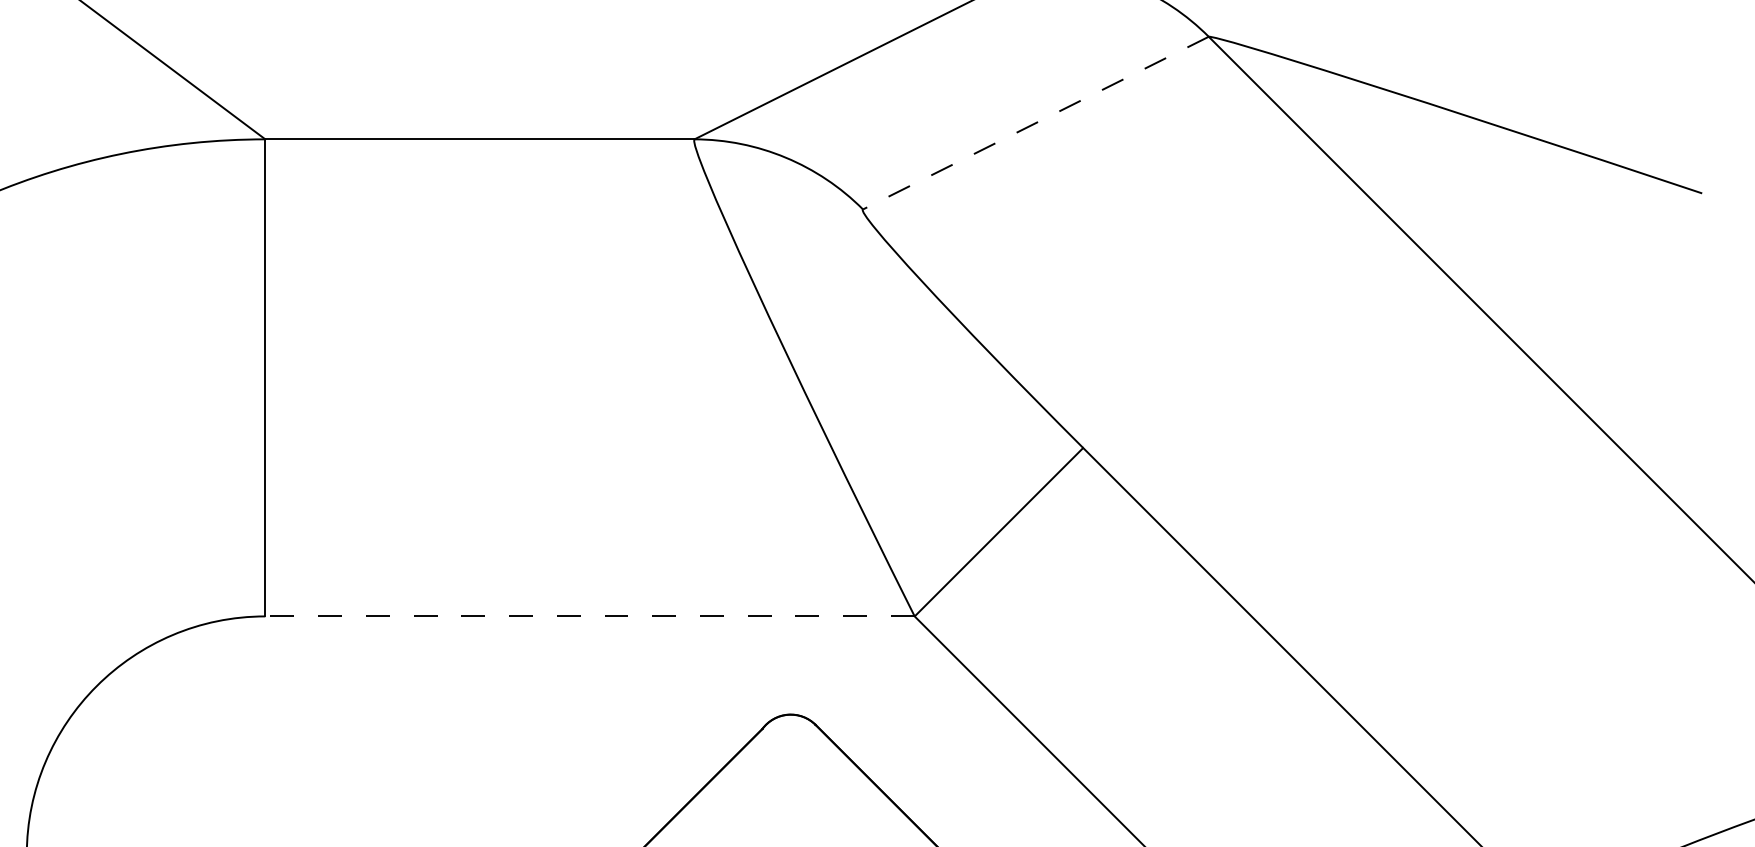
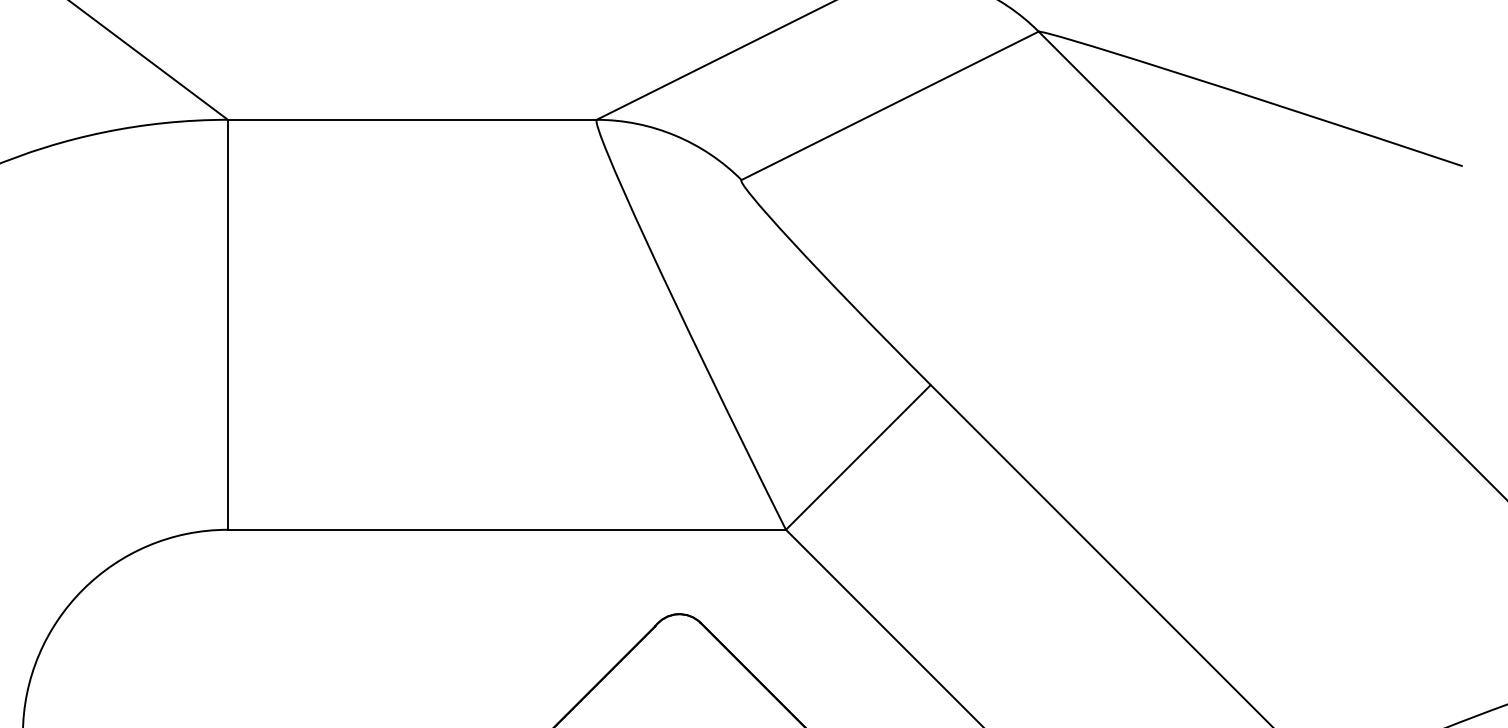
line: (1035, 123) -> (889, 106), dashed -> solid
line: (589, 616) -> (506, 529), dashed -> solid

